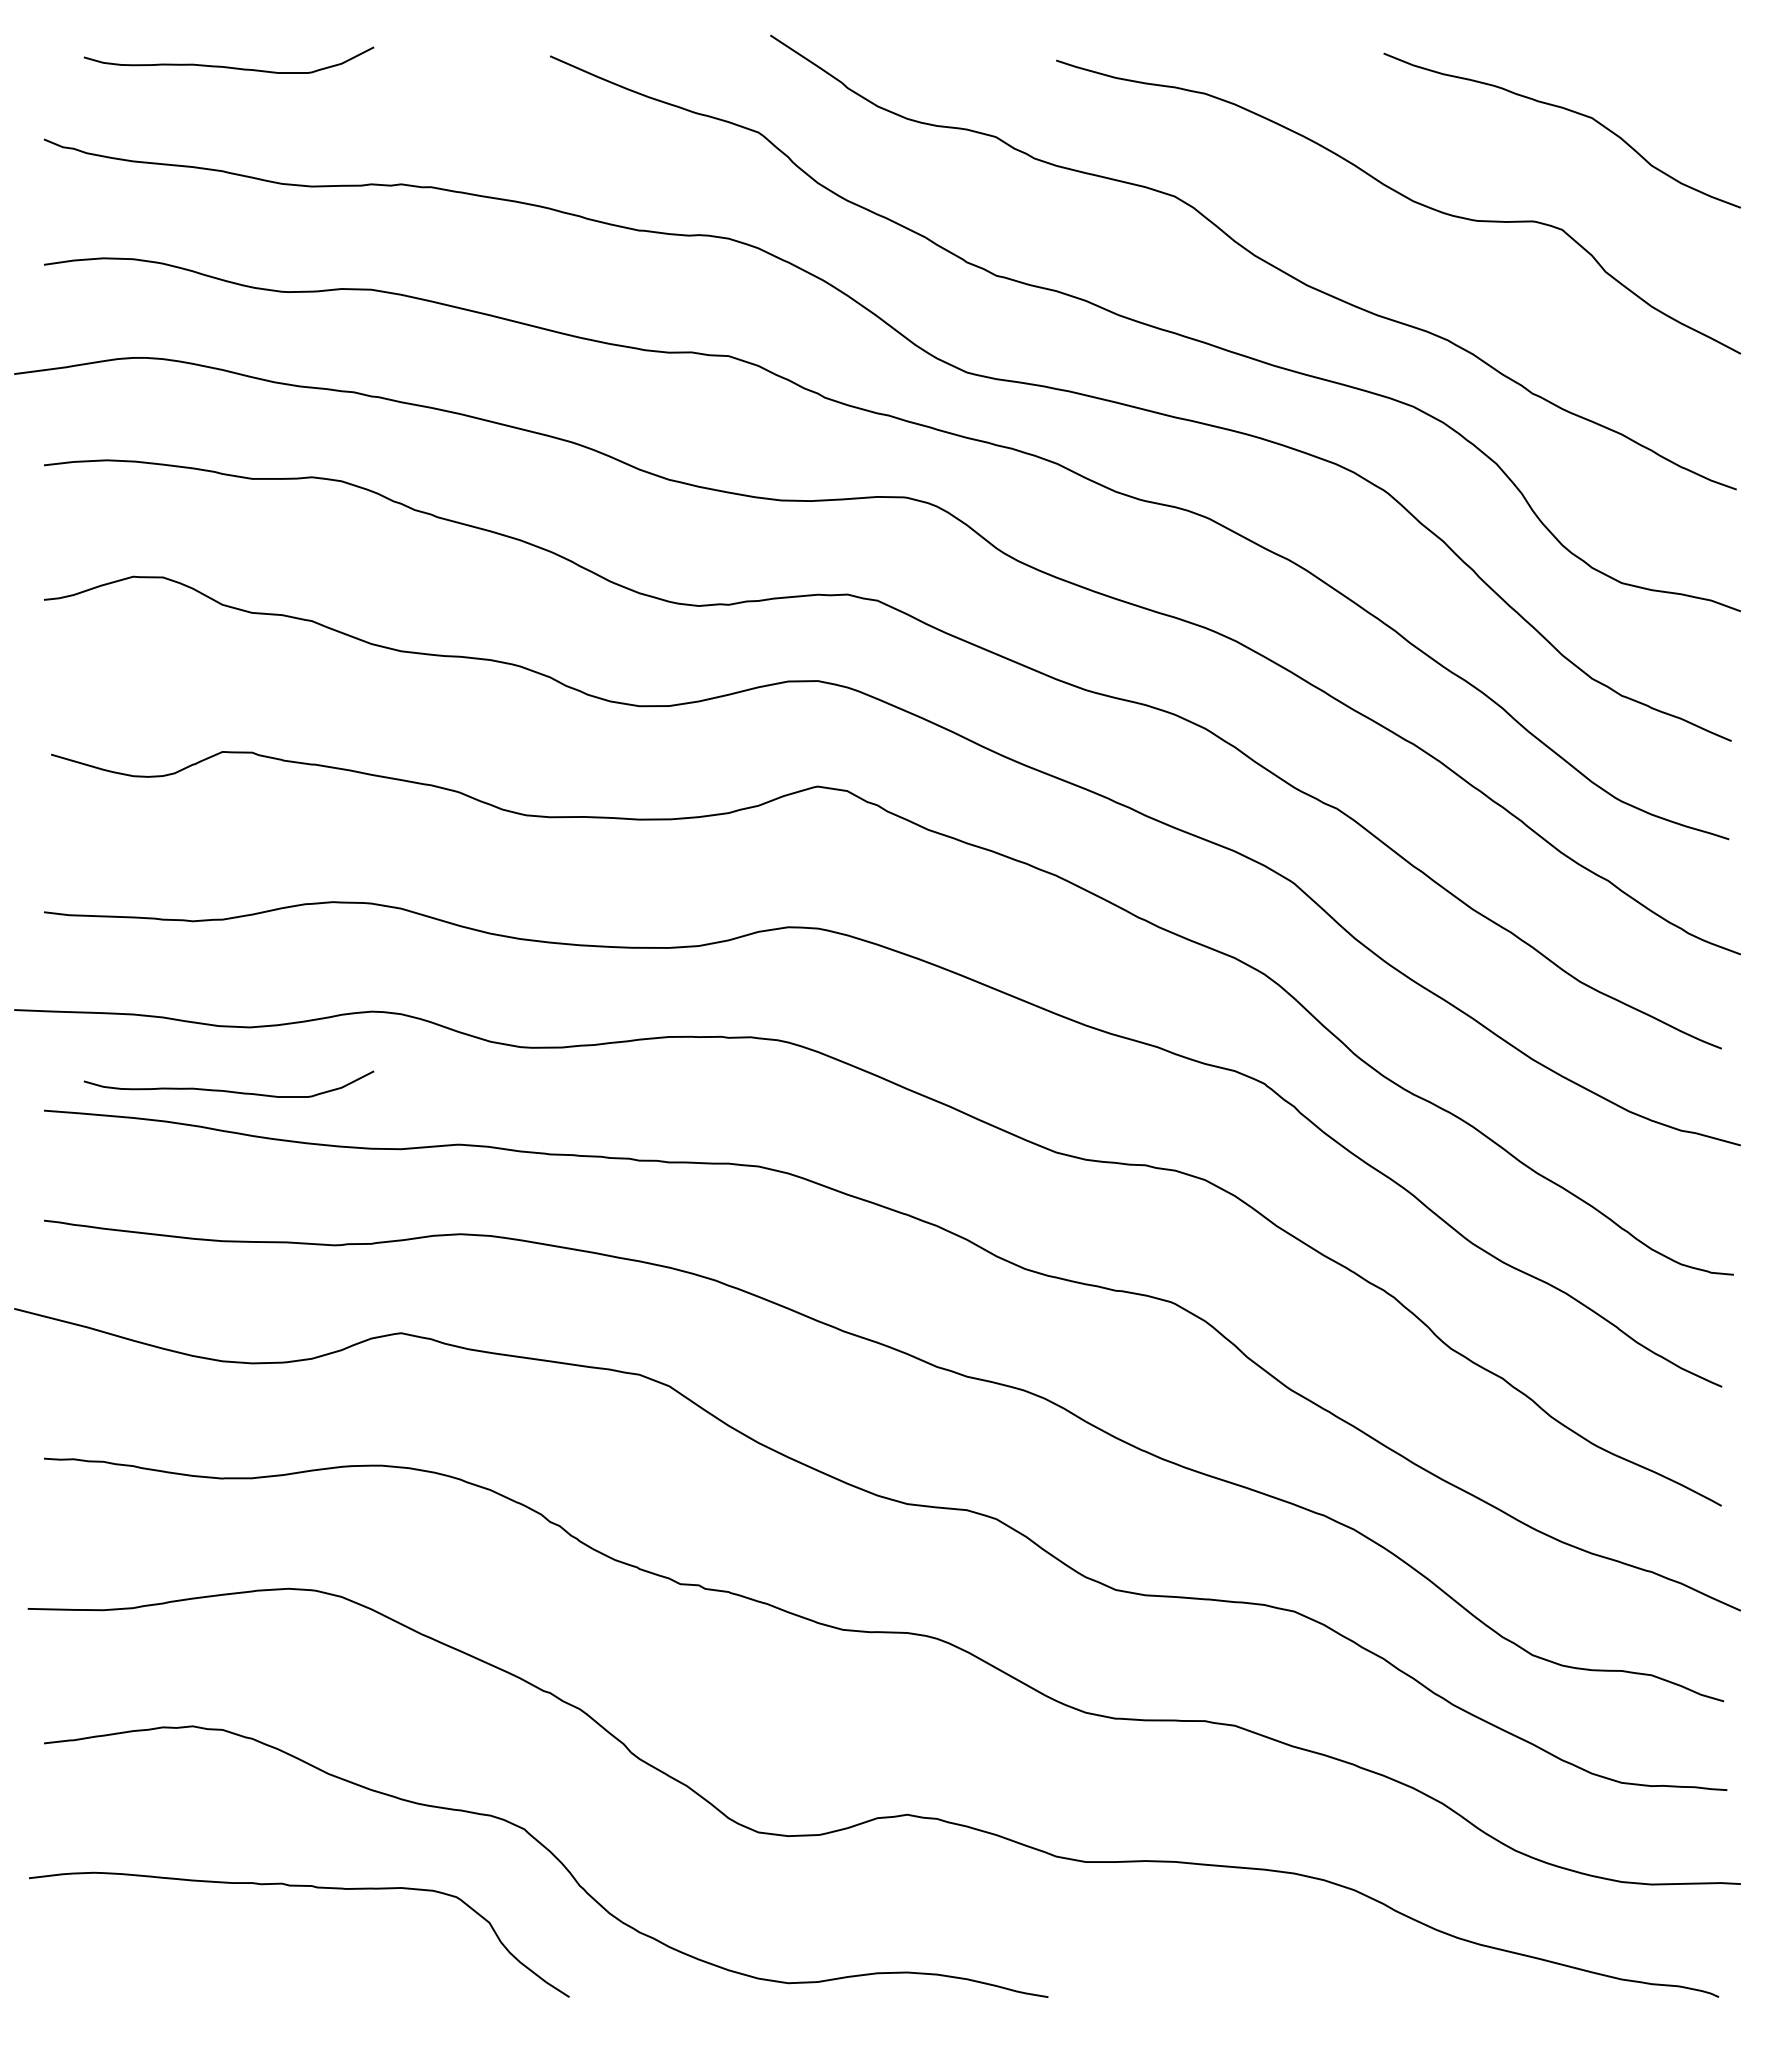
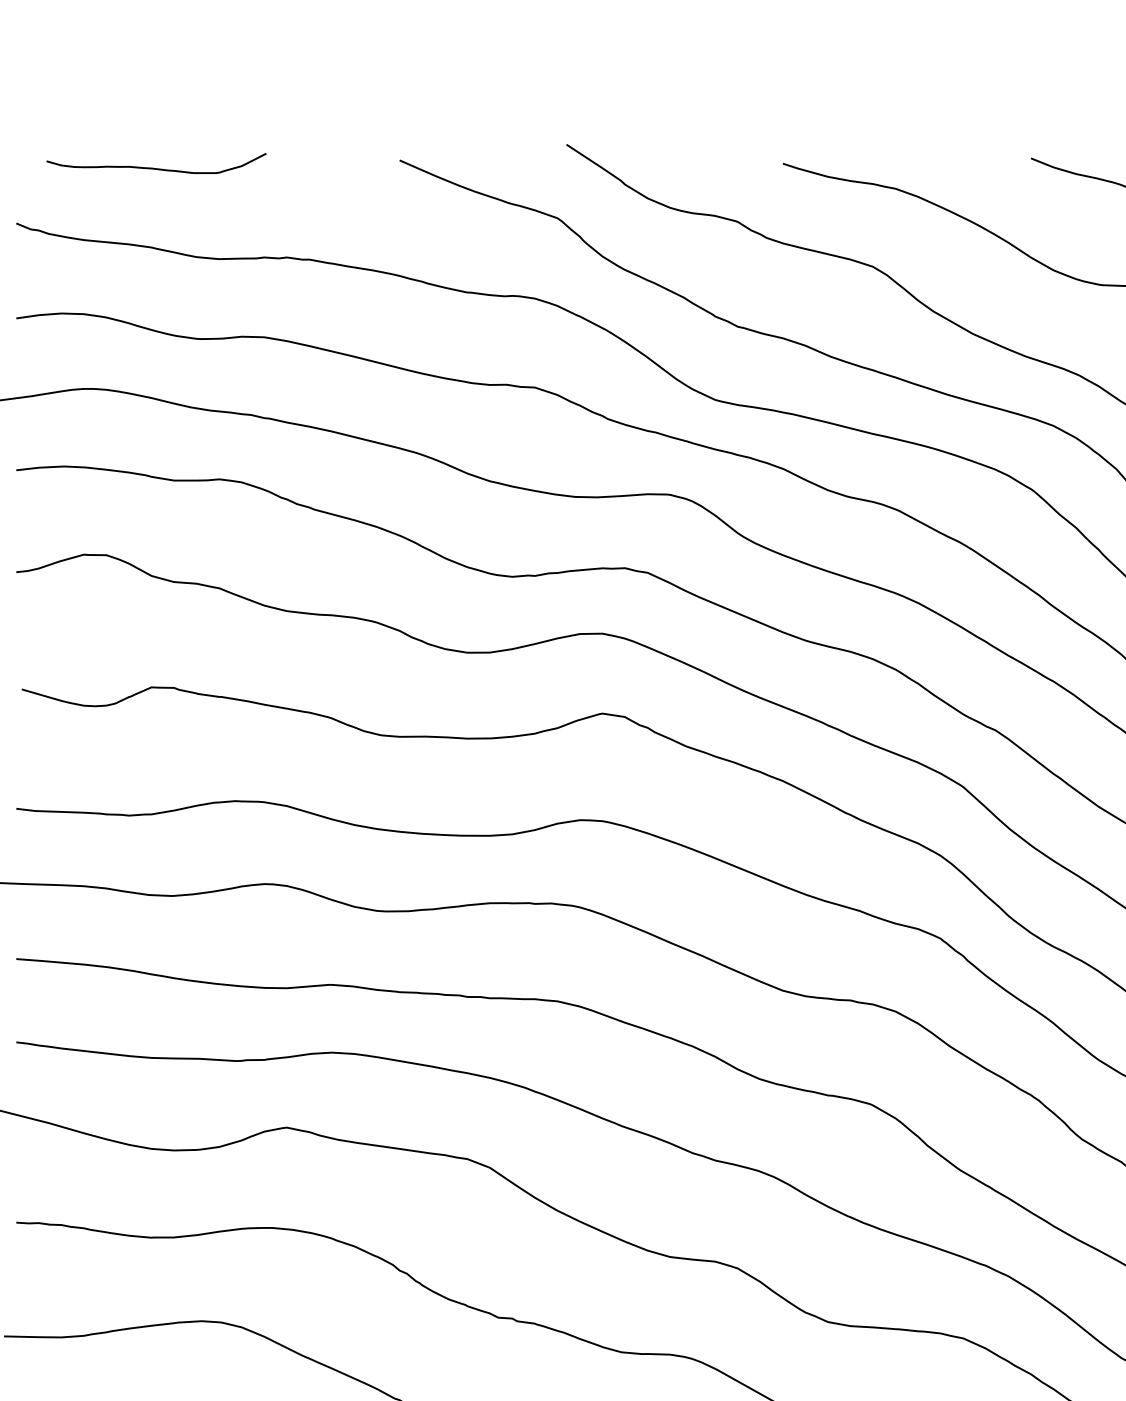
curve: (228, 1090) -> (156, 943), removed

